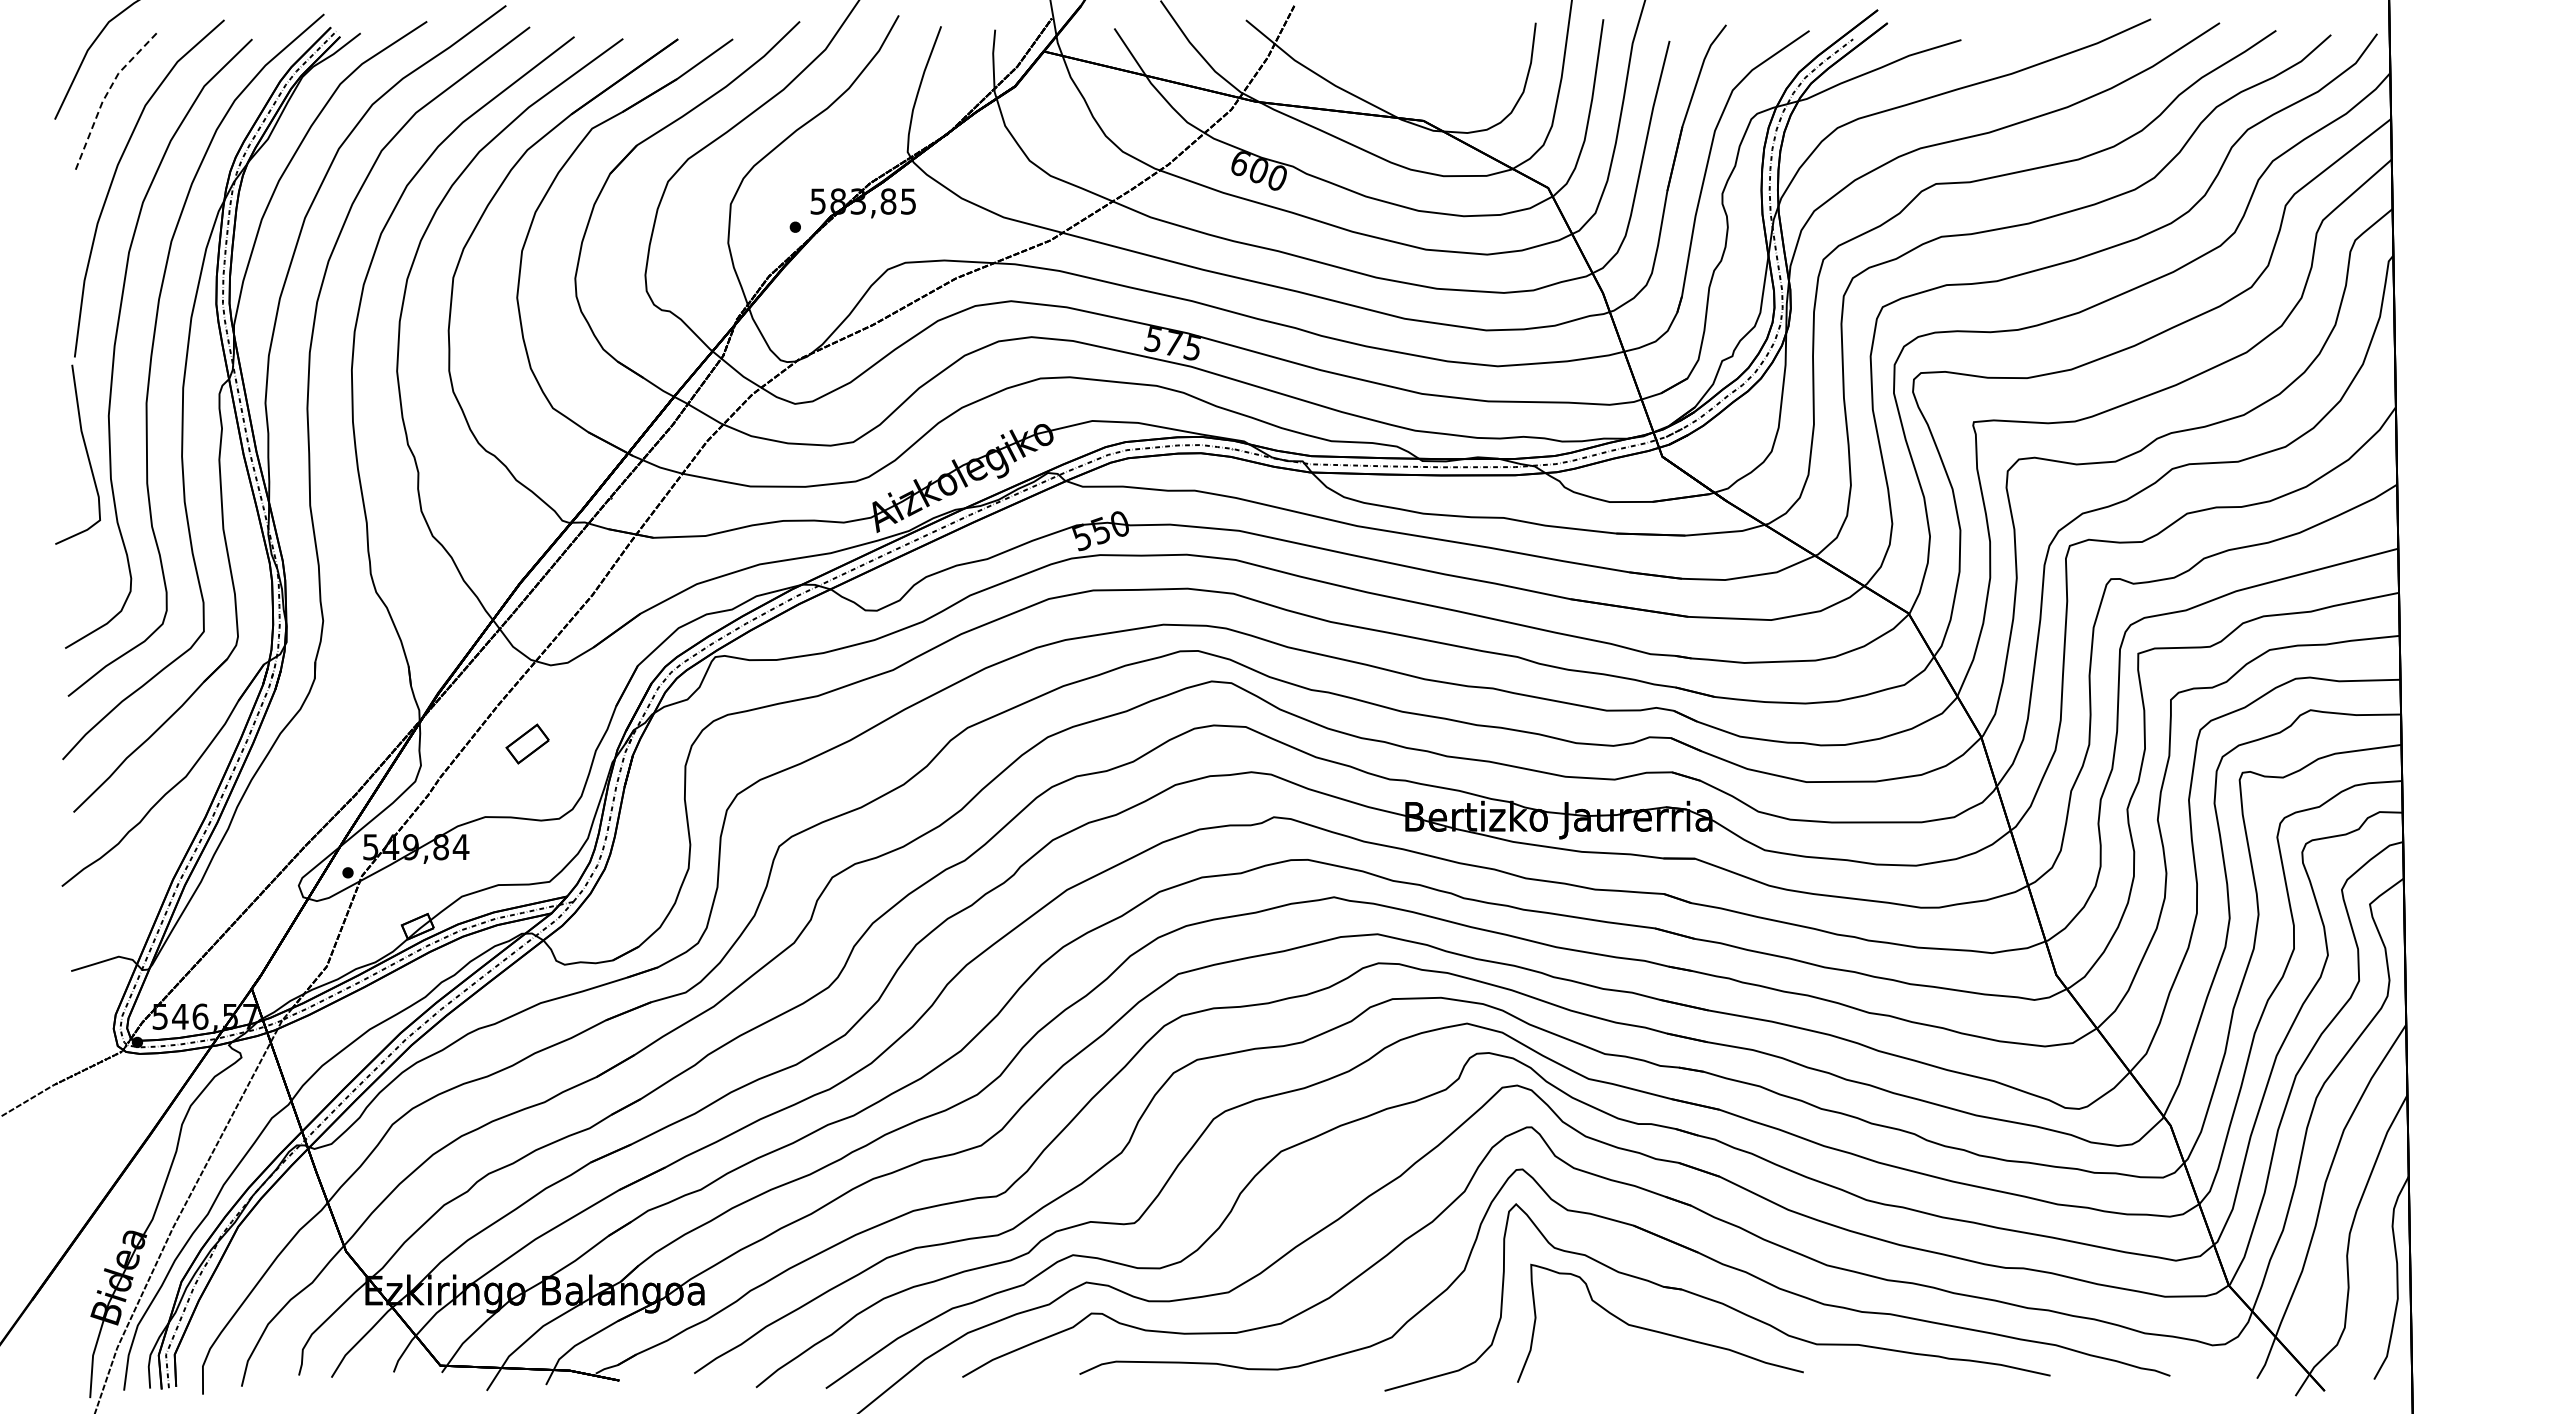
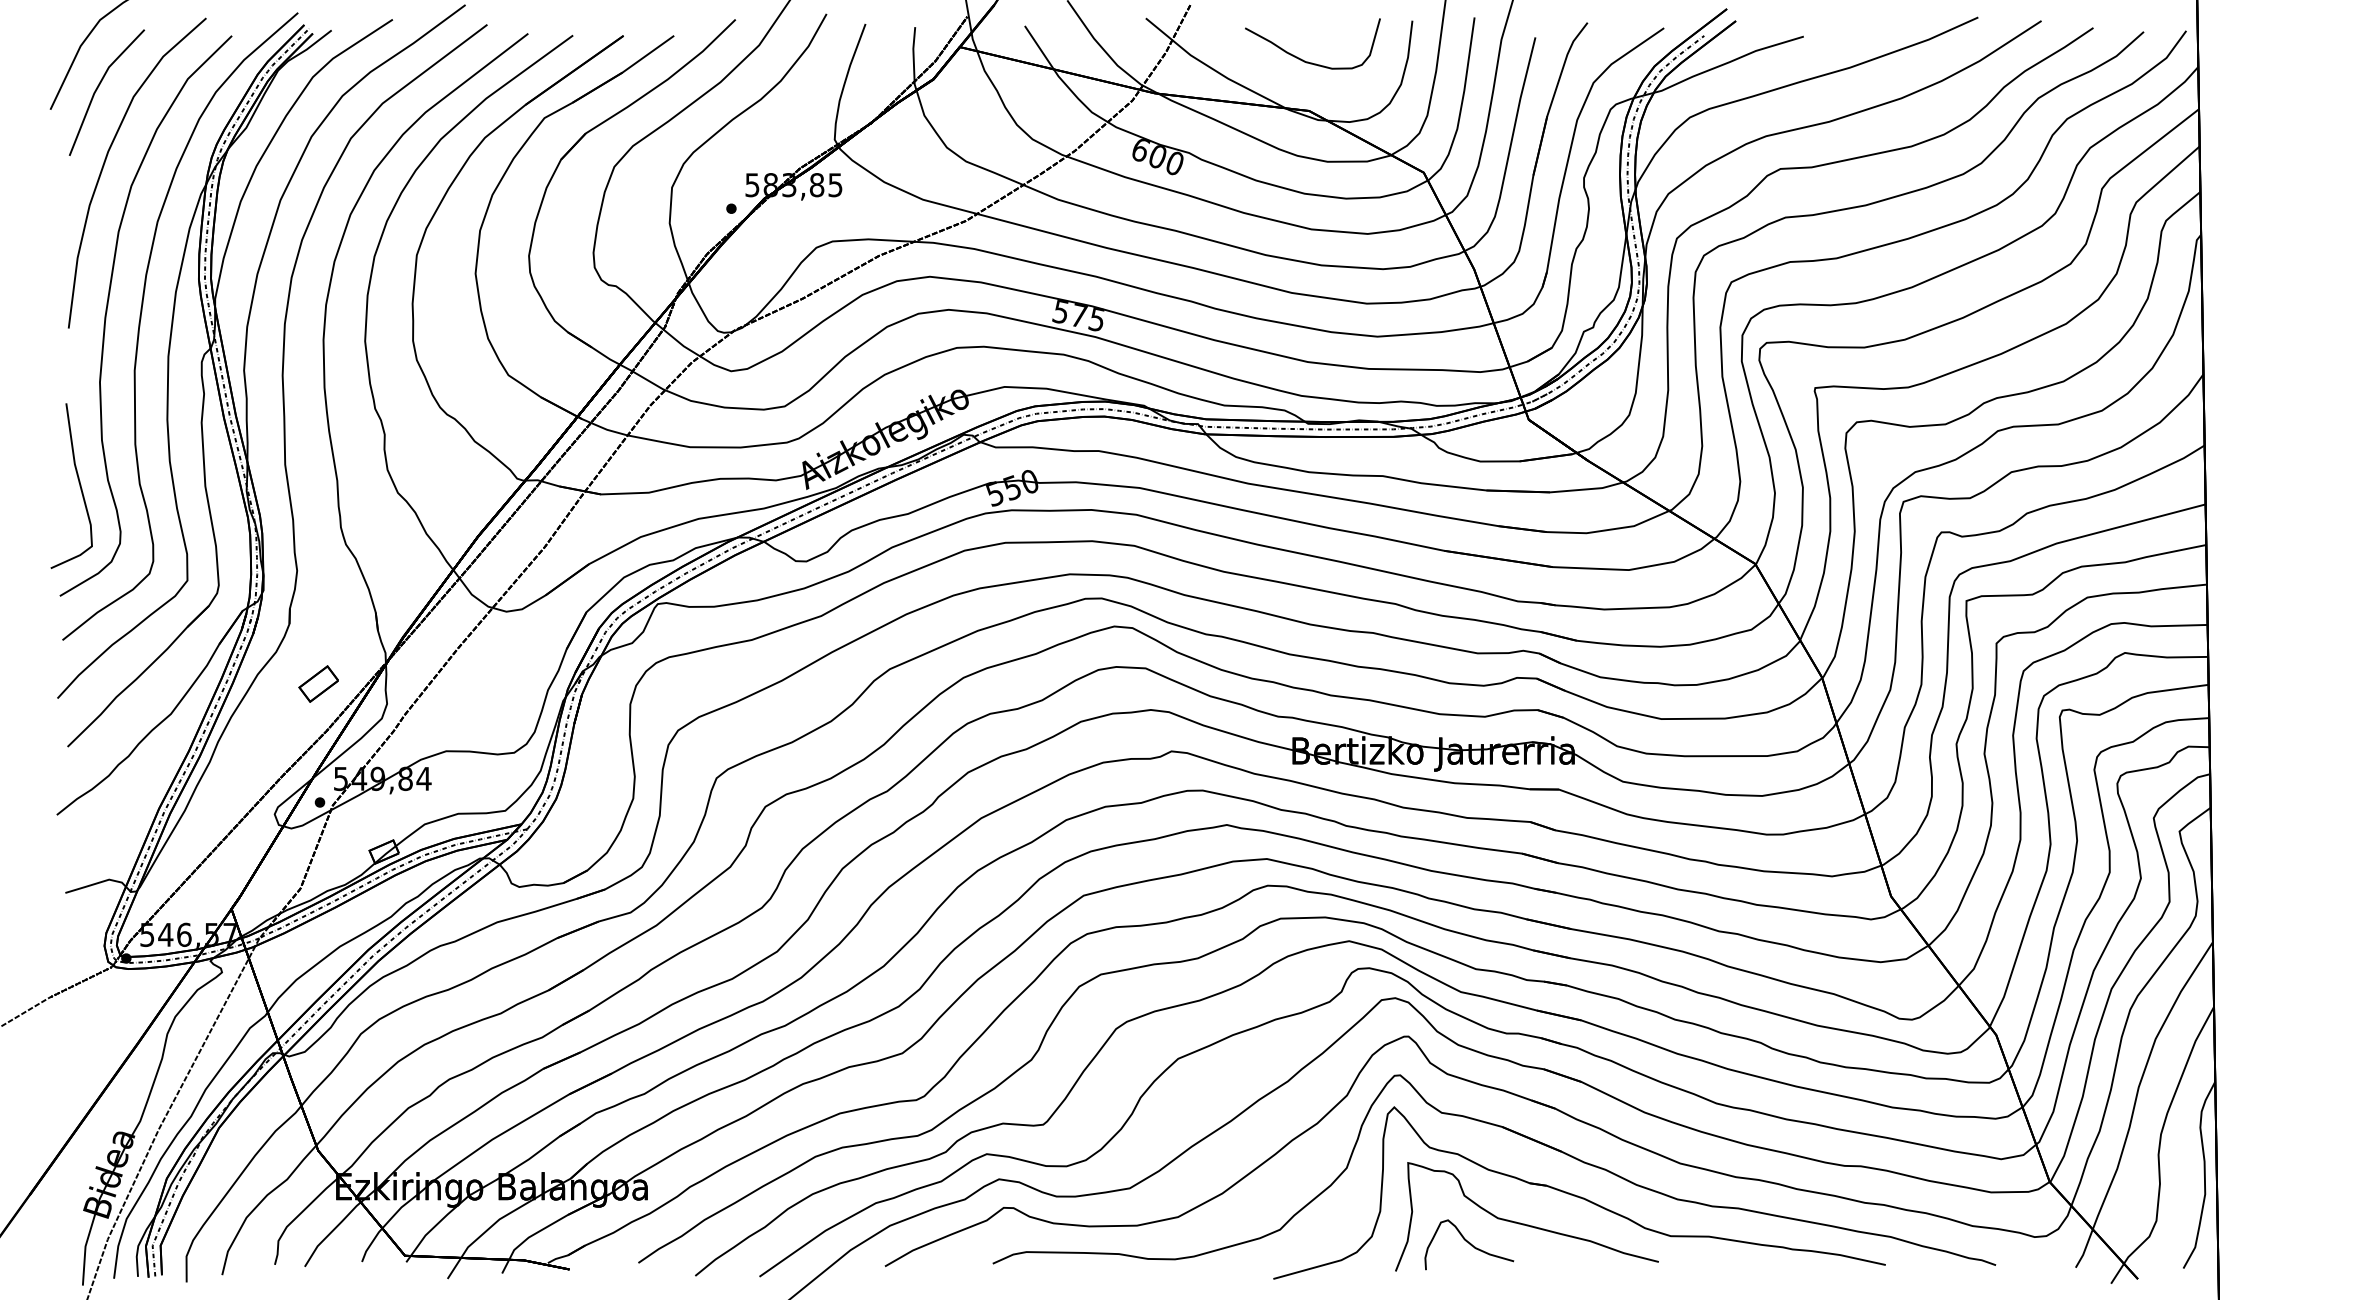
curve: (1423, 67) -> (1309, 61), added
line: (106, 94) -> (97, 86), dashed -> solid
curve: (85, 451) -> (78, 483), moved
part: (527, 743) -> (318, 683), moved
curve: (1597, 1352) -> (1469, 1243), added

